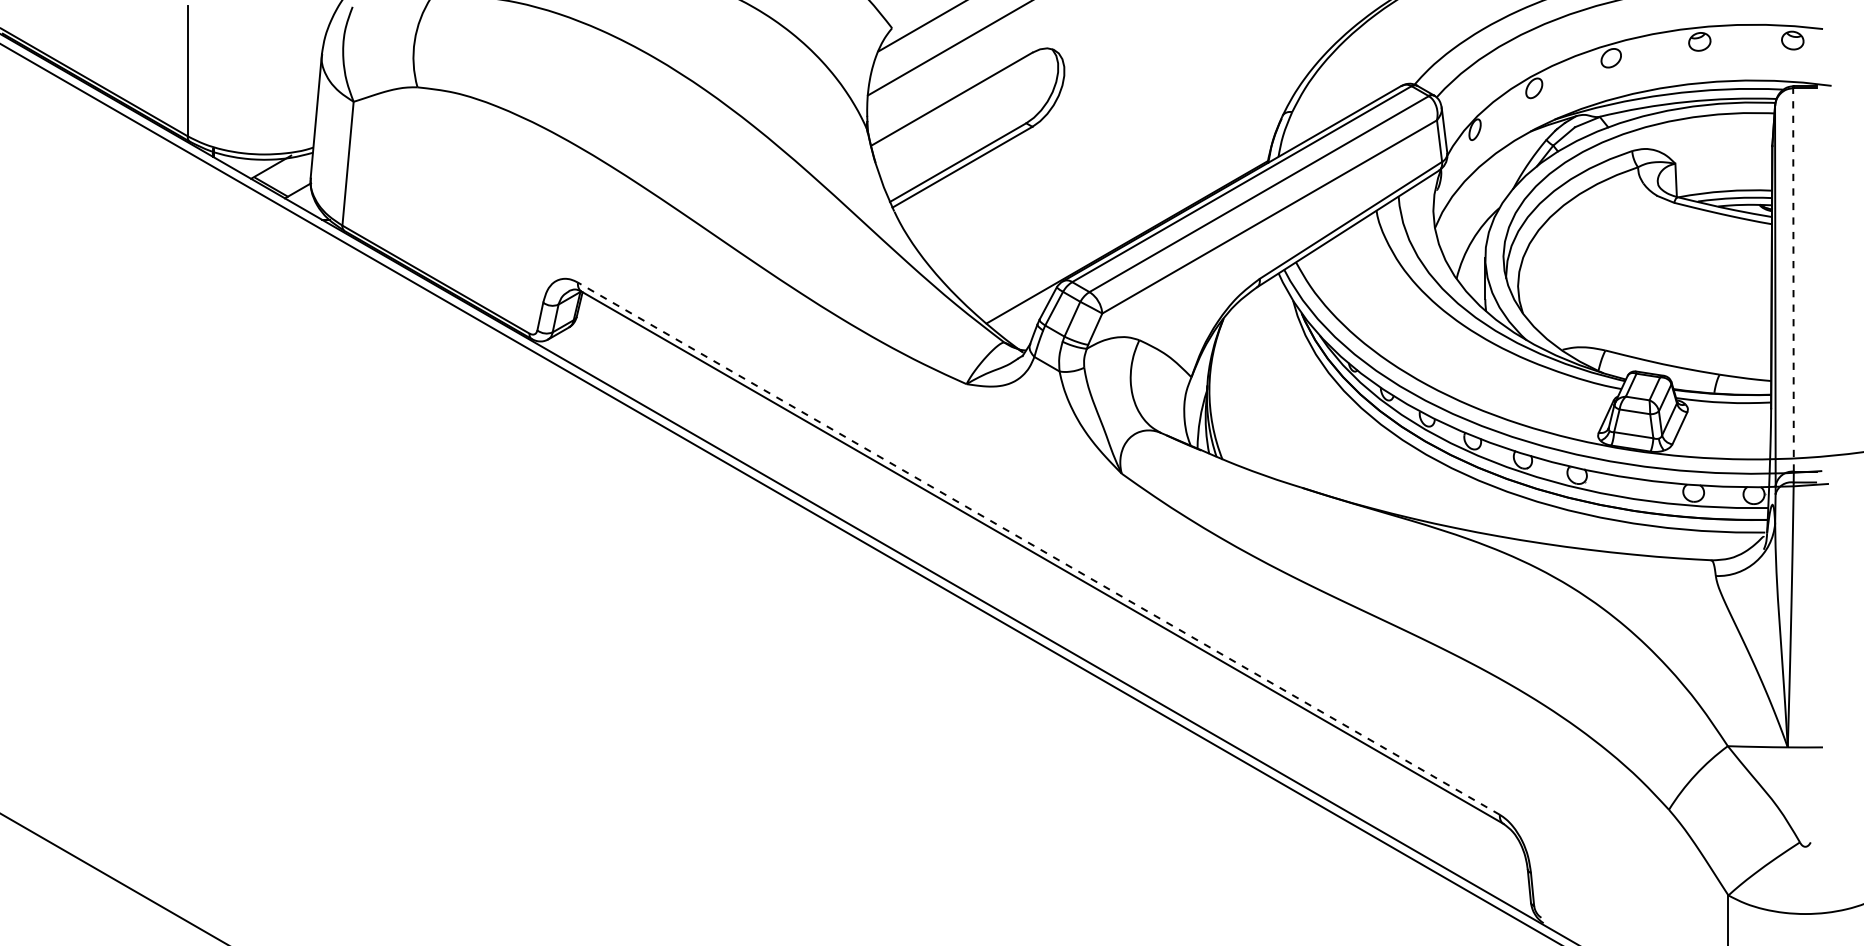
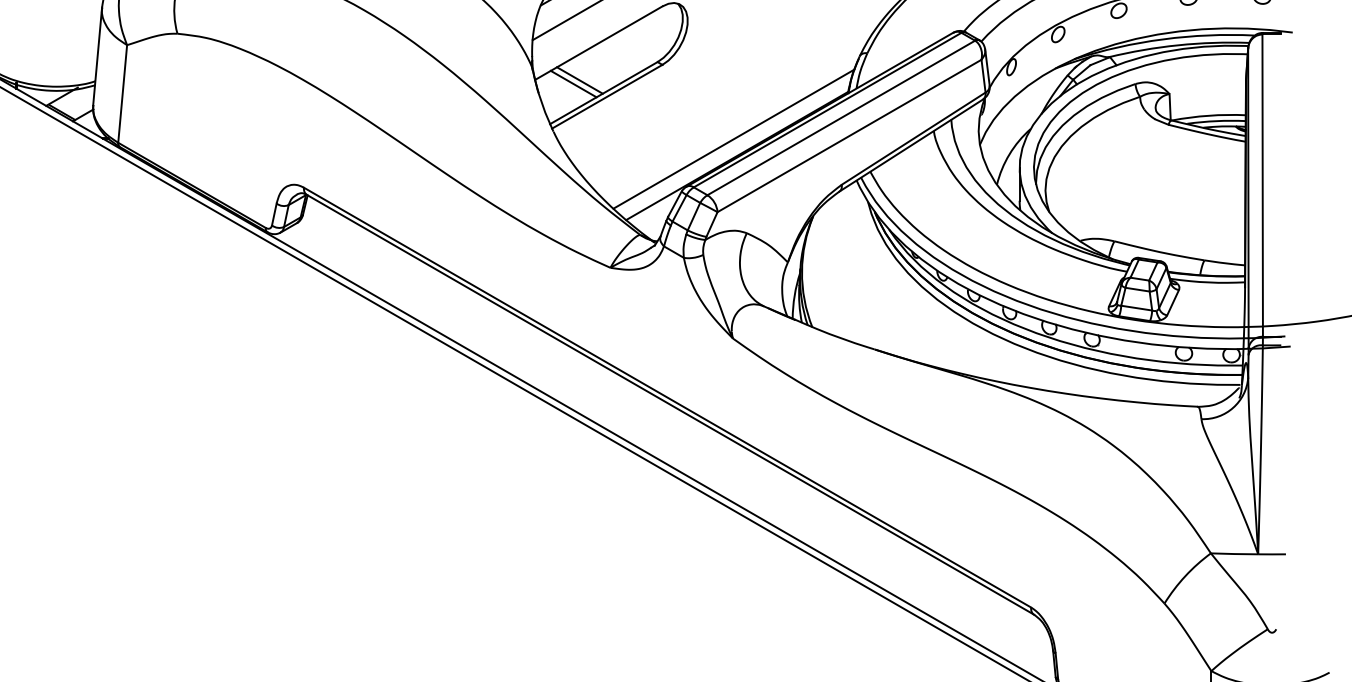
line: (927, 146) -> (579, 80), added
line: (919, 150) -> (573, 83), added
line: (1122, 220) -> (733, 138), added
line: (1793, 279) -> (1262, 185), dashed -> solid
line: (1038, 548) -> (667, 397), dashed -> solid

